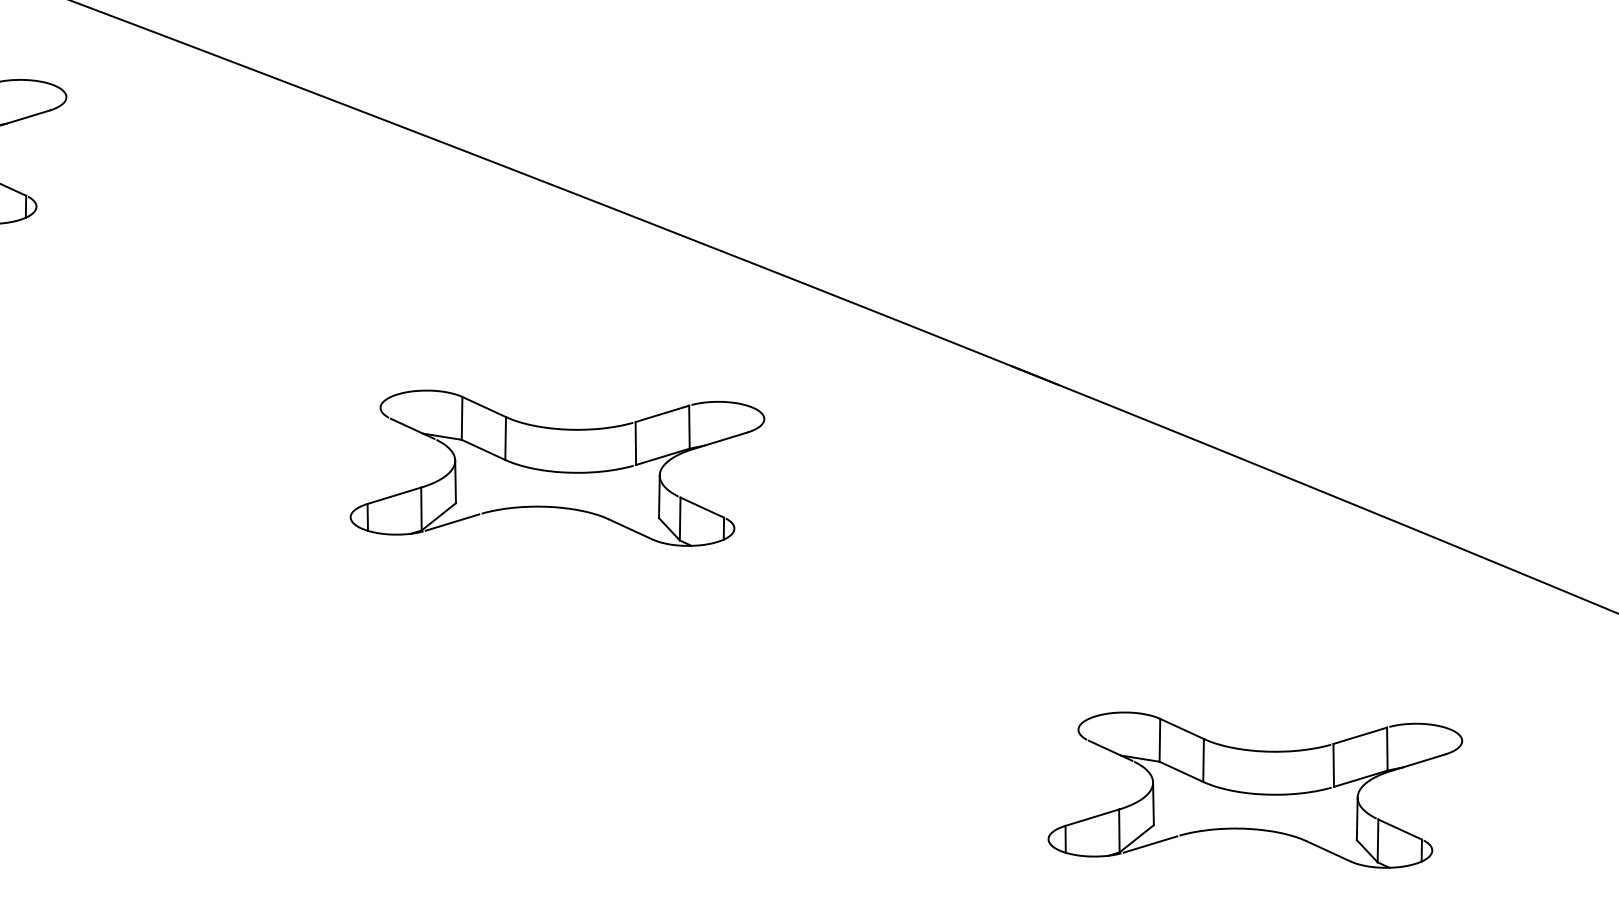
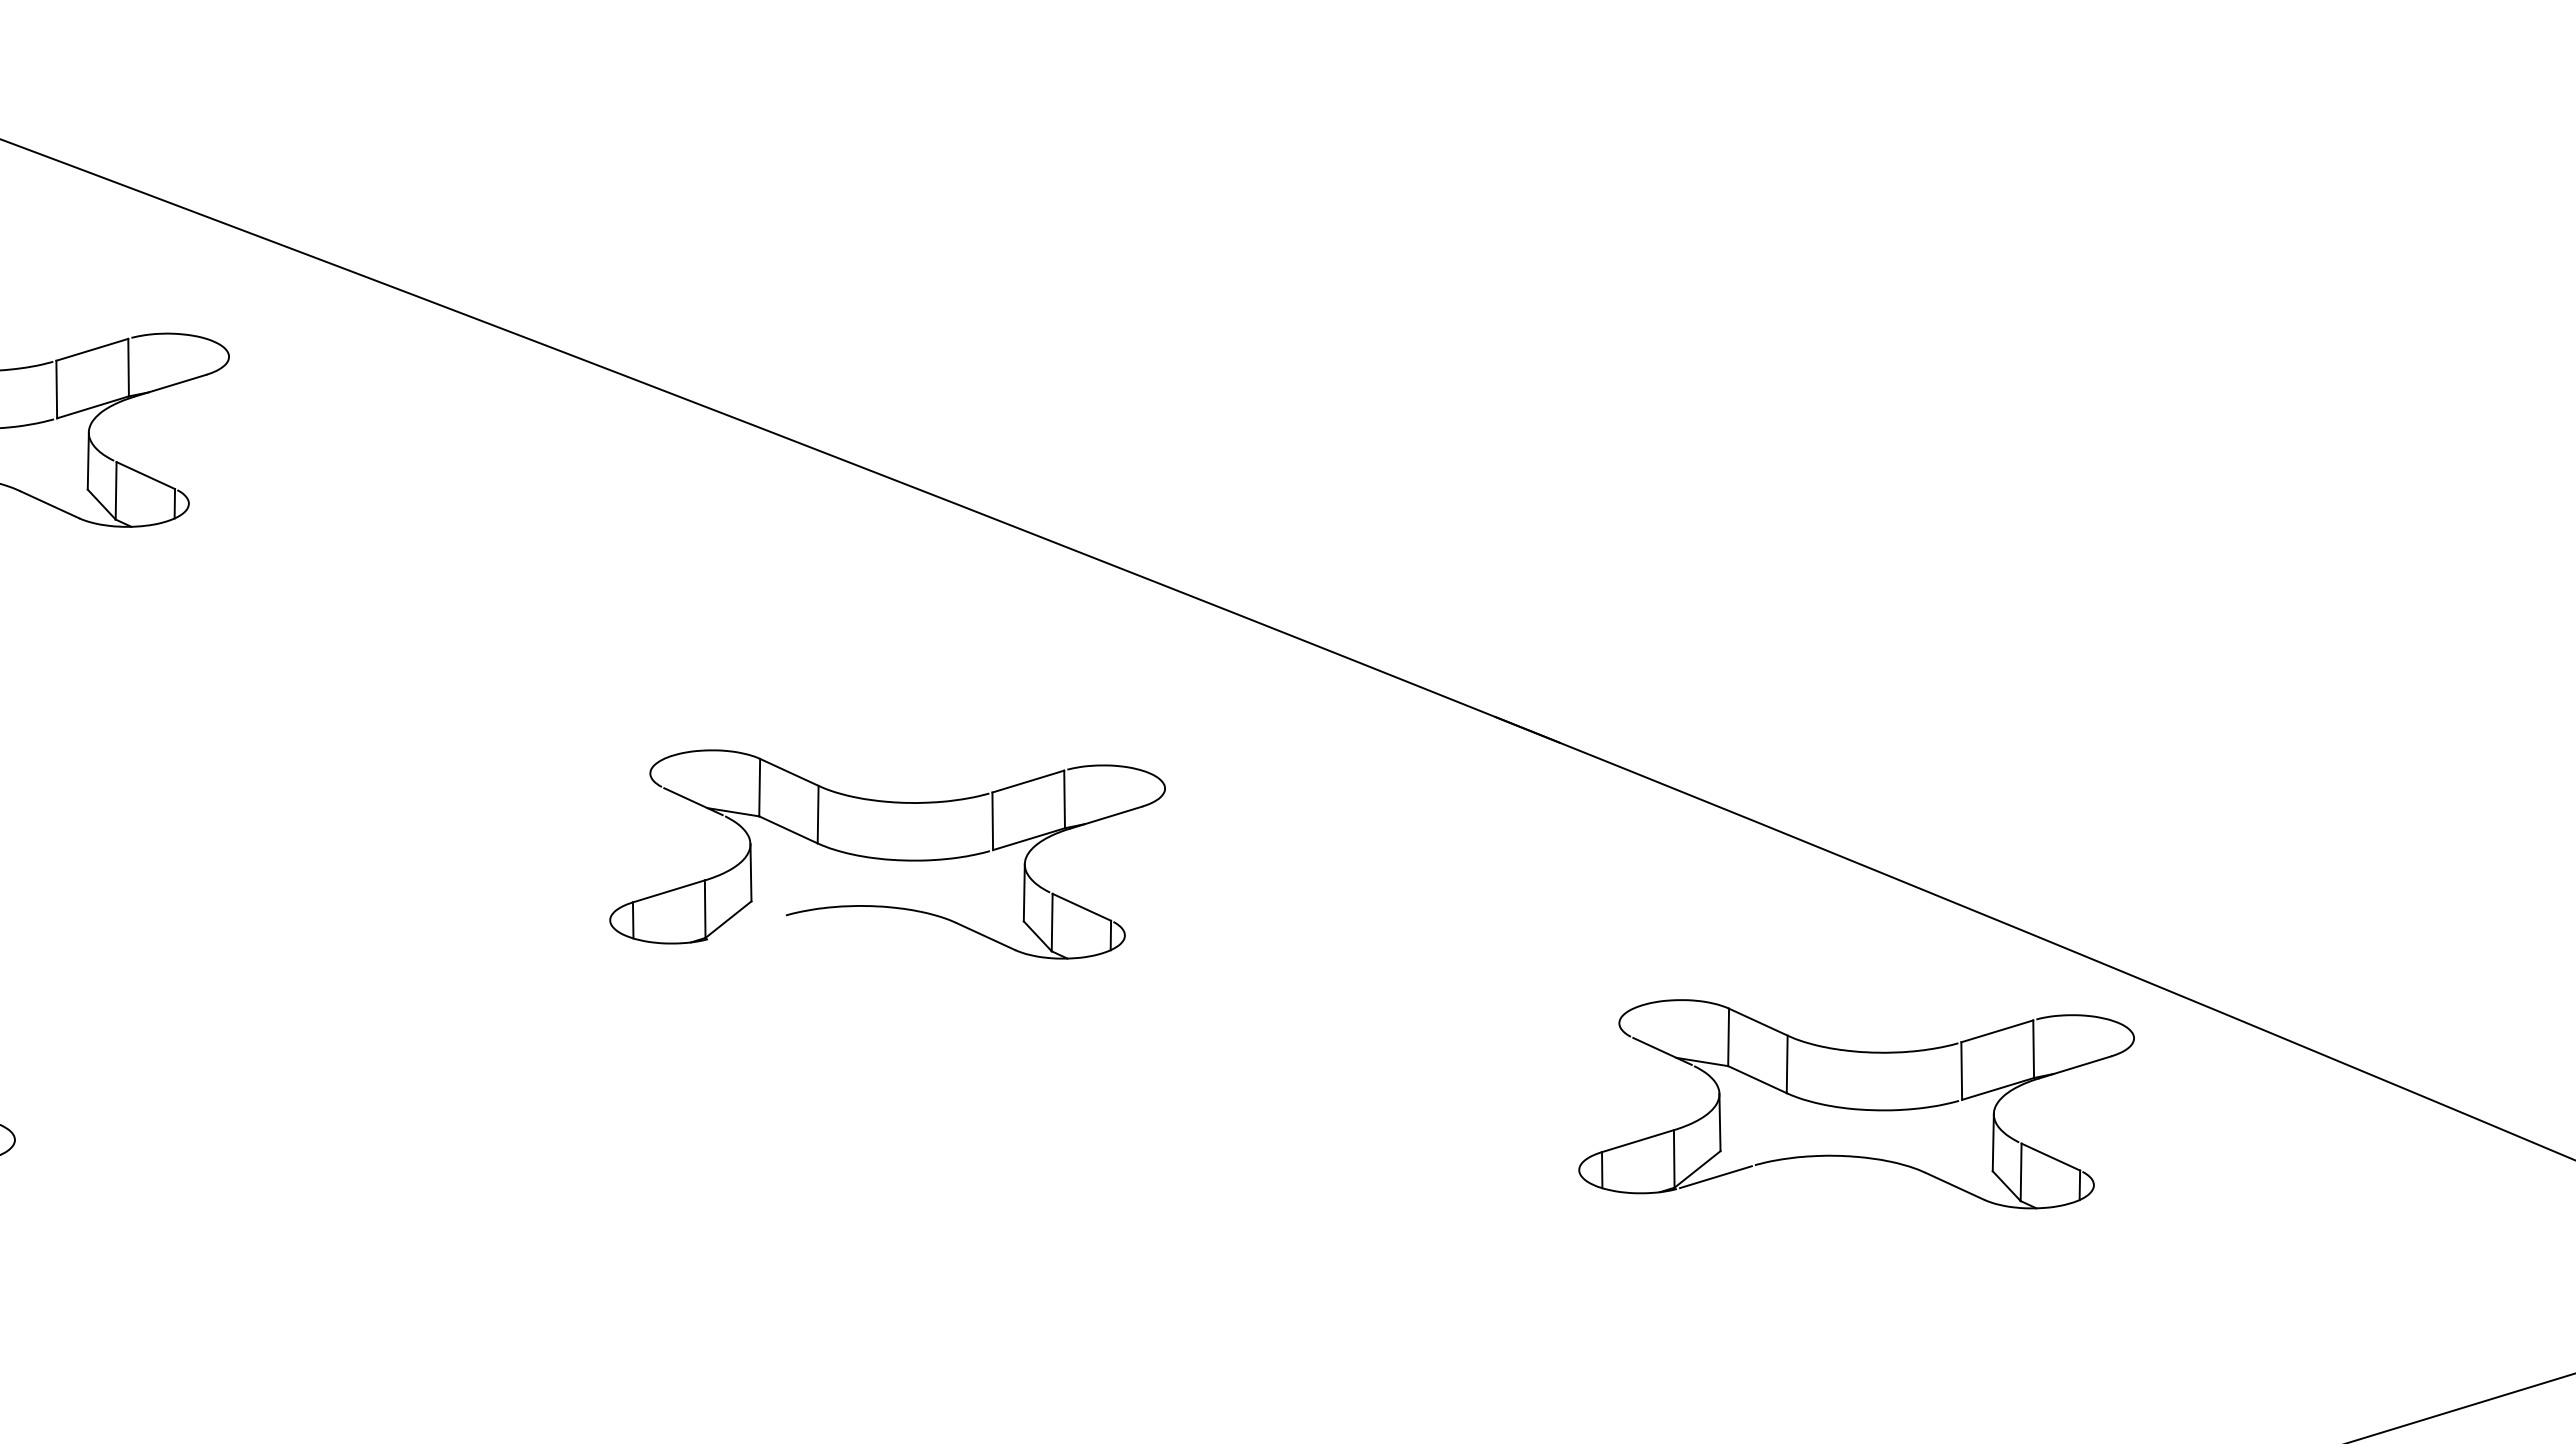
line: (452, 522) -> (746, 927), removed
part: (1255, 790) -> (1856, 1104), moved

